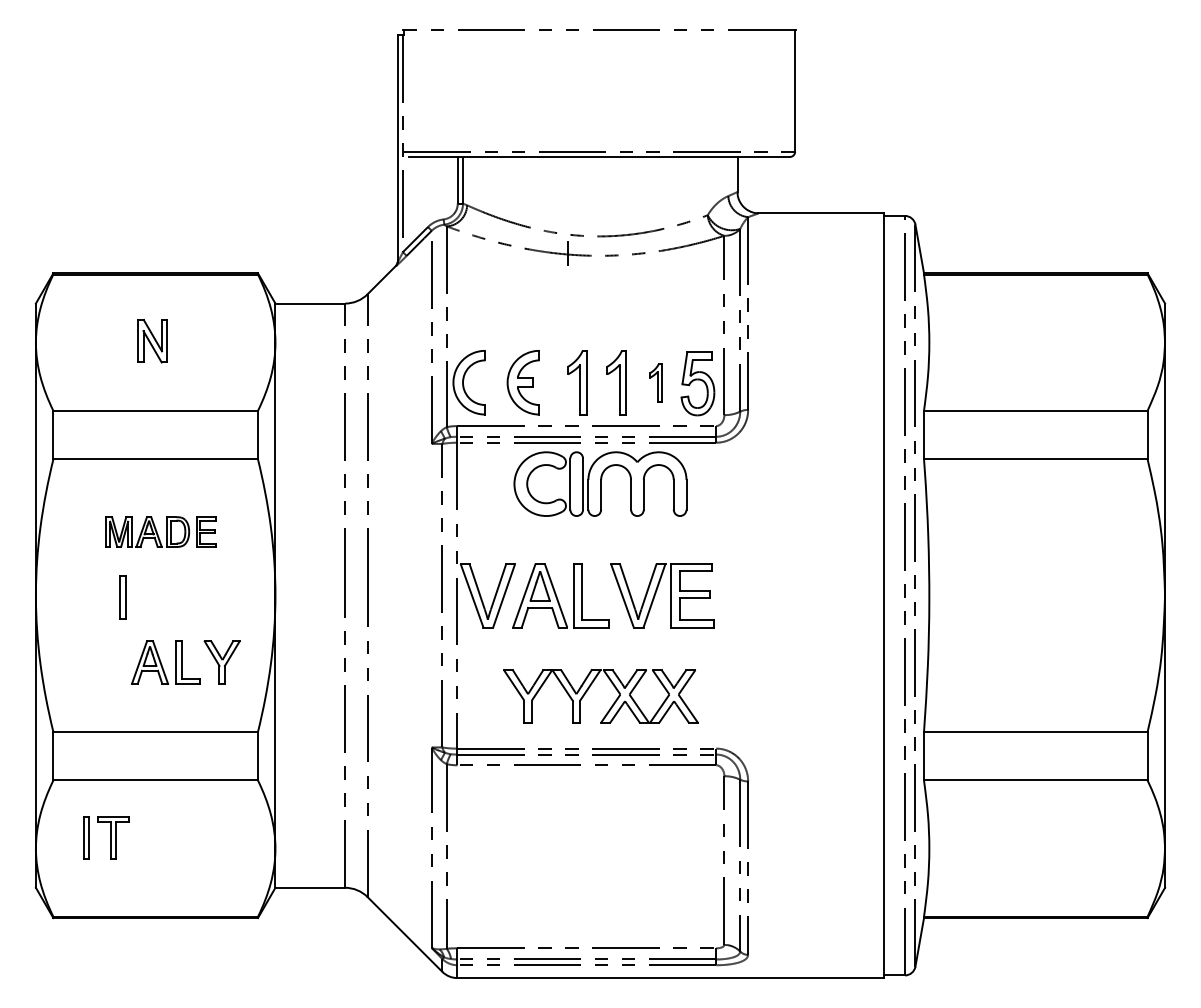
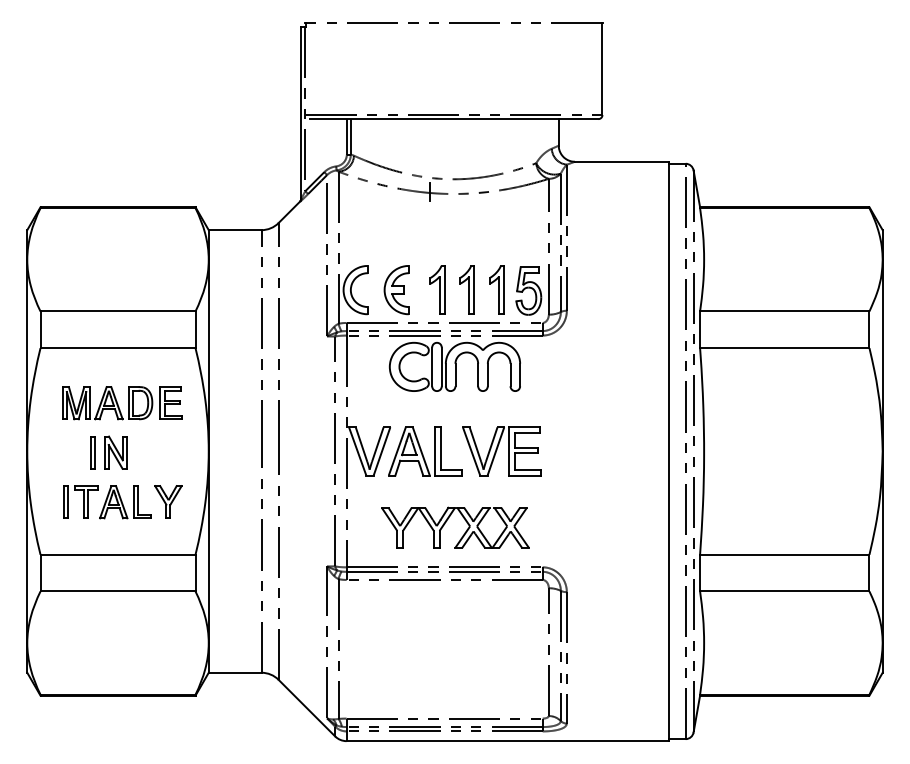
part: (152, 340) -> (115, 452), moved
part: (655, 381) -> (496, 289), size x1.67
part: (161, 532) -> (122, 403), size x1.43
part: (106, 837) -> (80, 501), moved

